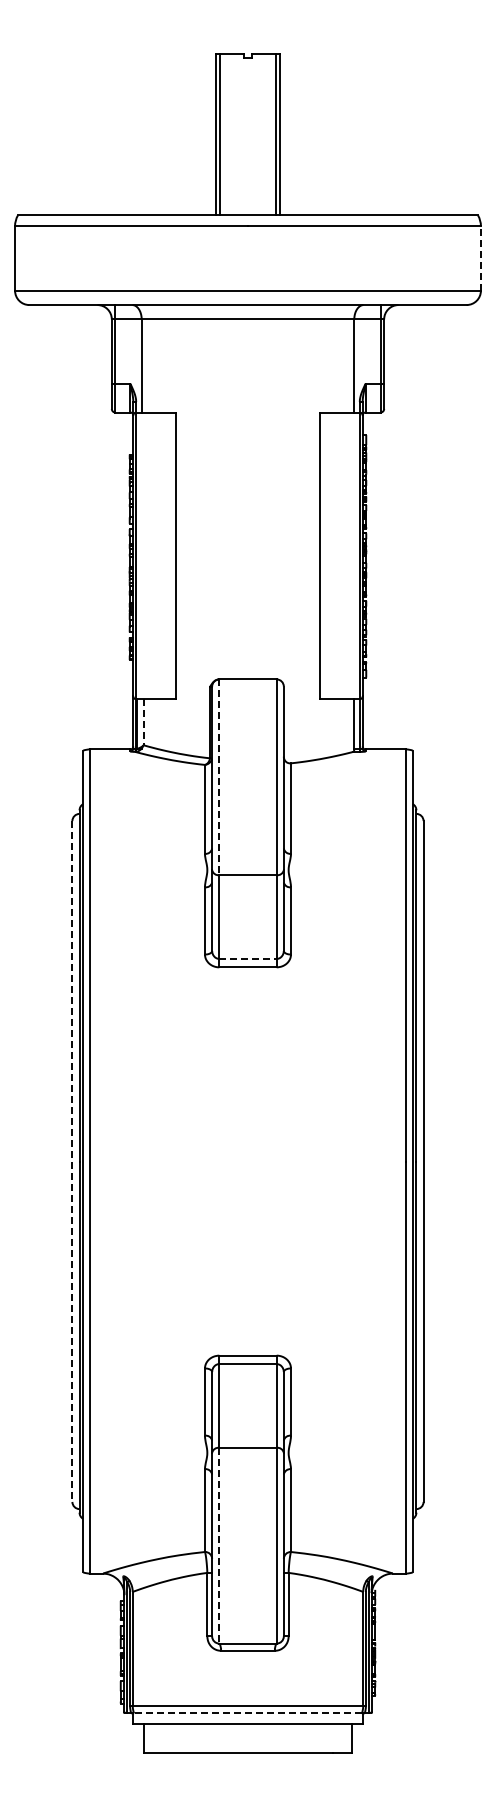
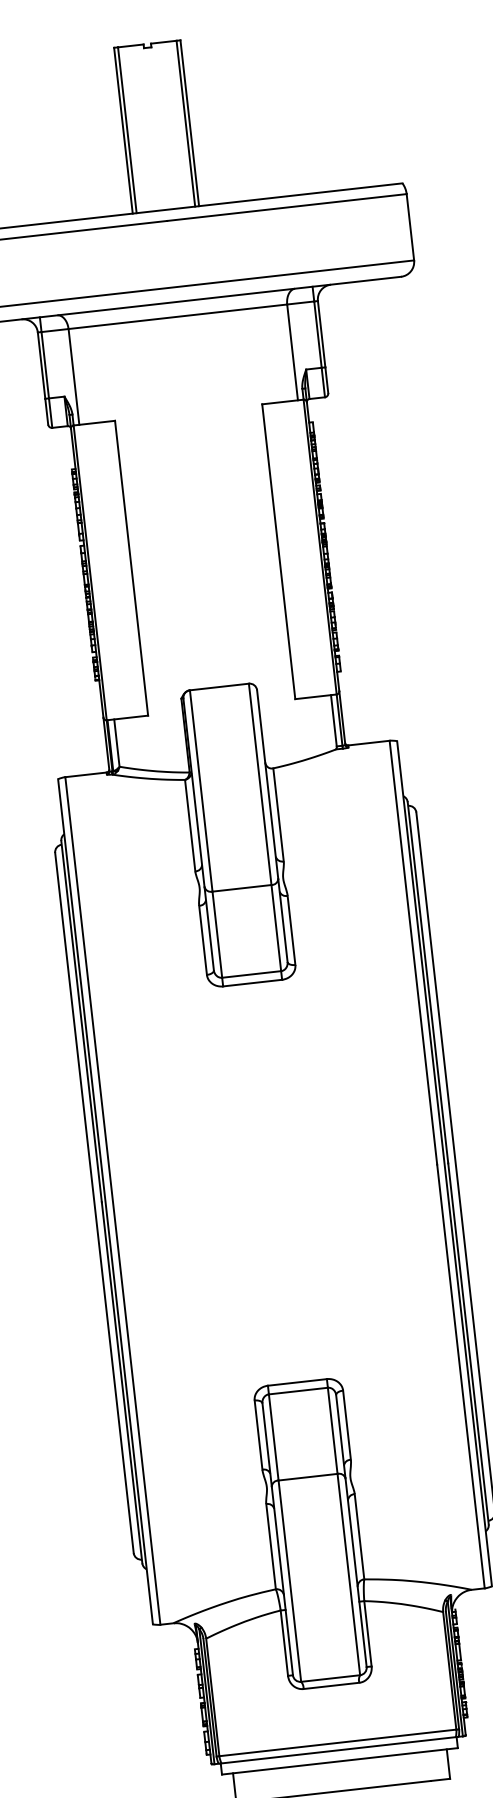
line: (480, 257) -> (409, 226), dashed -> solid
line: (143, 722) -> (116, 743), dashed -> solid
line: (219, 777) -> (201, 791), dashed -> solid
line: (248, 958) -> (252, 973), dashed -> solid
line: (72, 1162) -> (94, 1204), dashed -> solid
line: (219, 1545) -> (290, 1580), dashed -> solid
line: (248, 1713) -> (339, 1750), dashed -> solid

